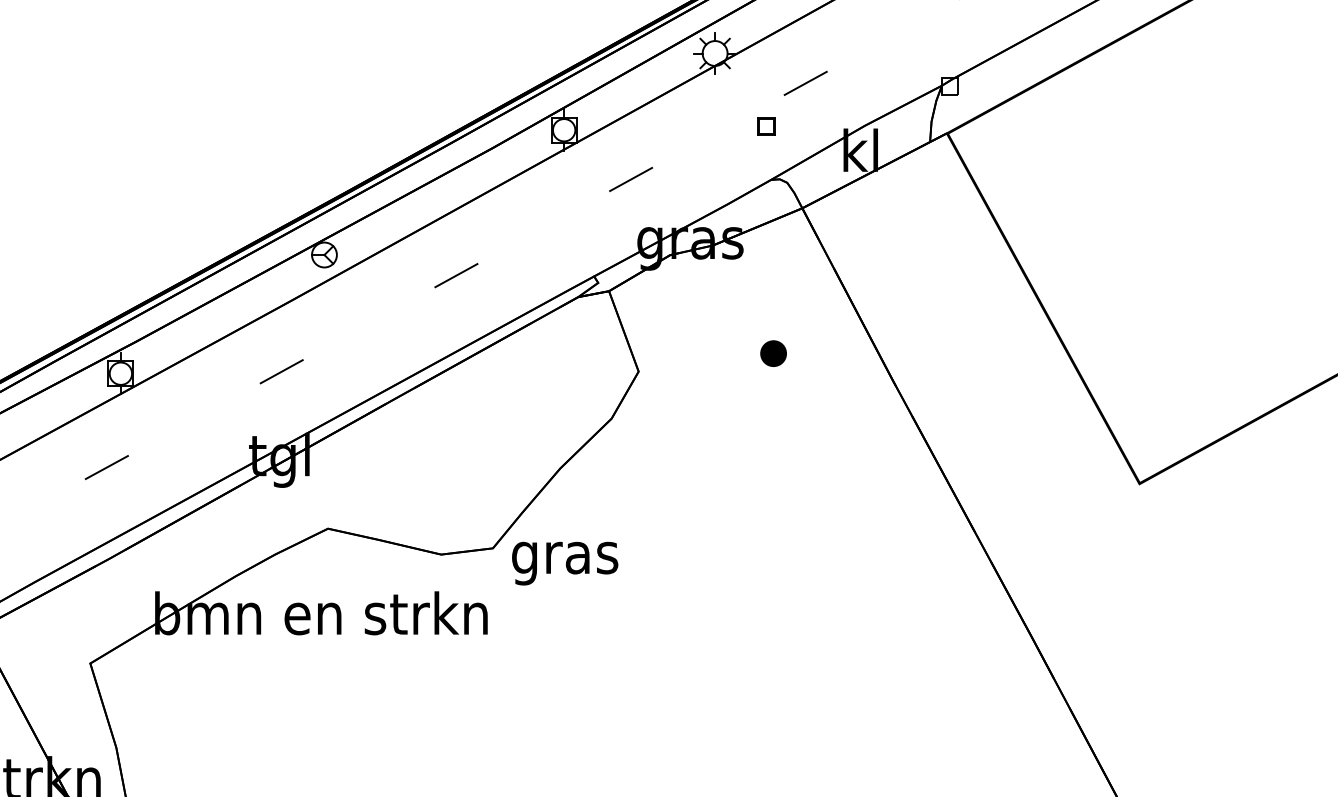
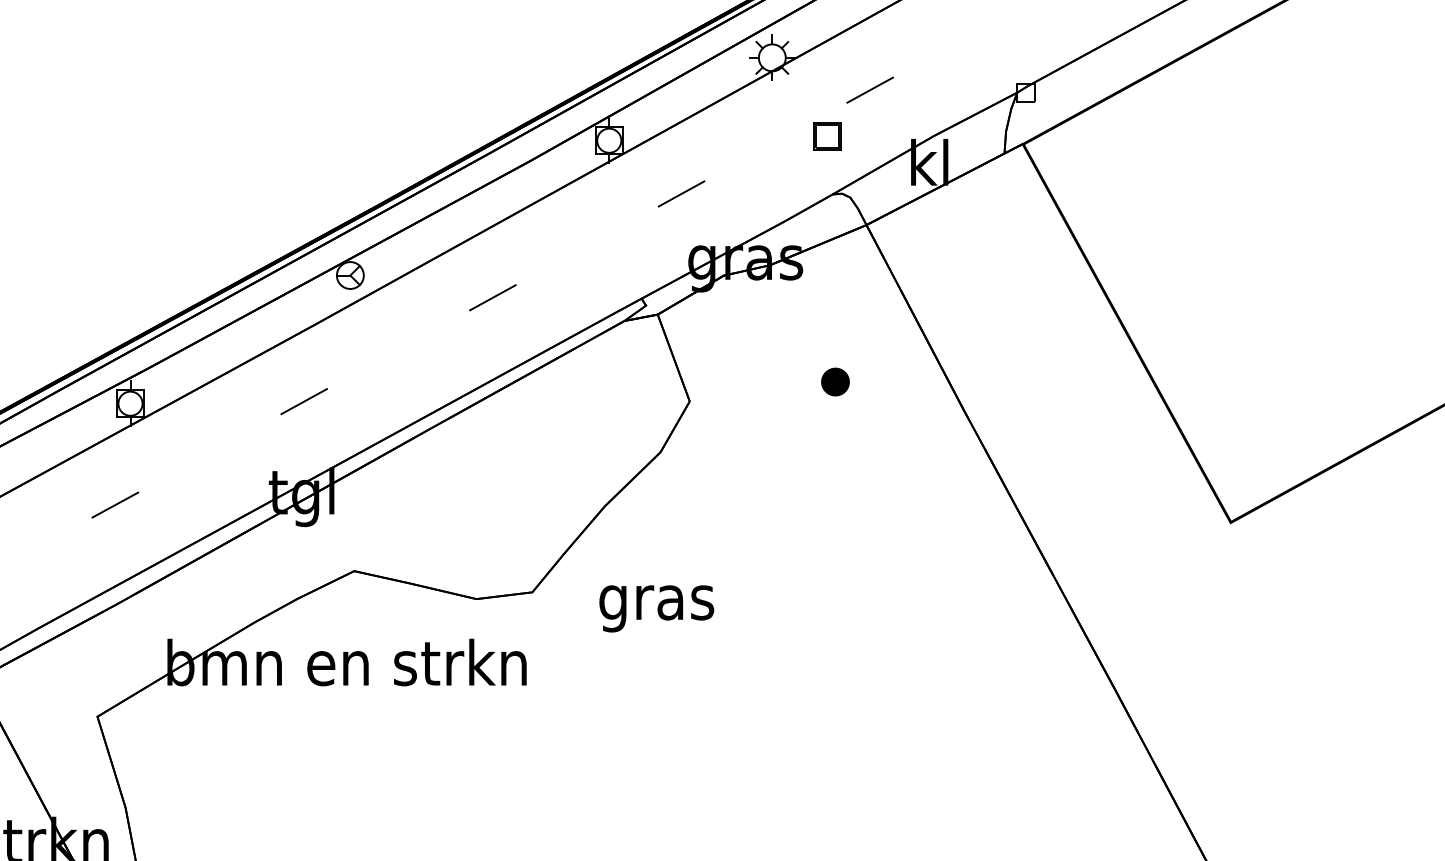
part: (766, 126) -> (827, 136), size x1.43
text: (565, 563) -> (657, 608), moved

